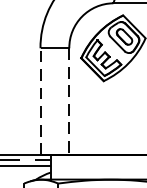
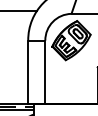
line: (40, 101) -> (28, 72), dashed -> solid
line: (69, 101) -> (45, 72), dashed -> solid

